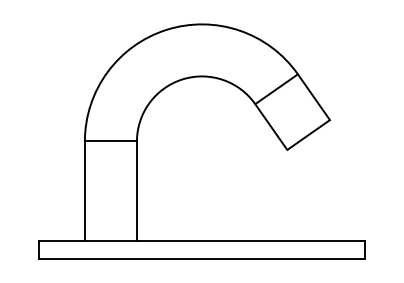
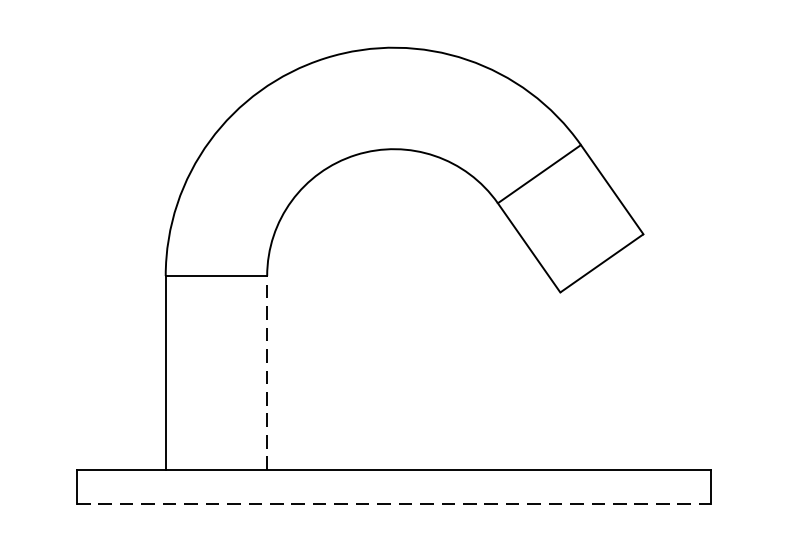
line: (136, 191) -> (266, 373), solid -> dashed
line: (201, 258) -> (393, 504), solid -> dashed

